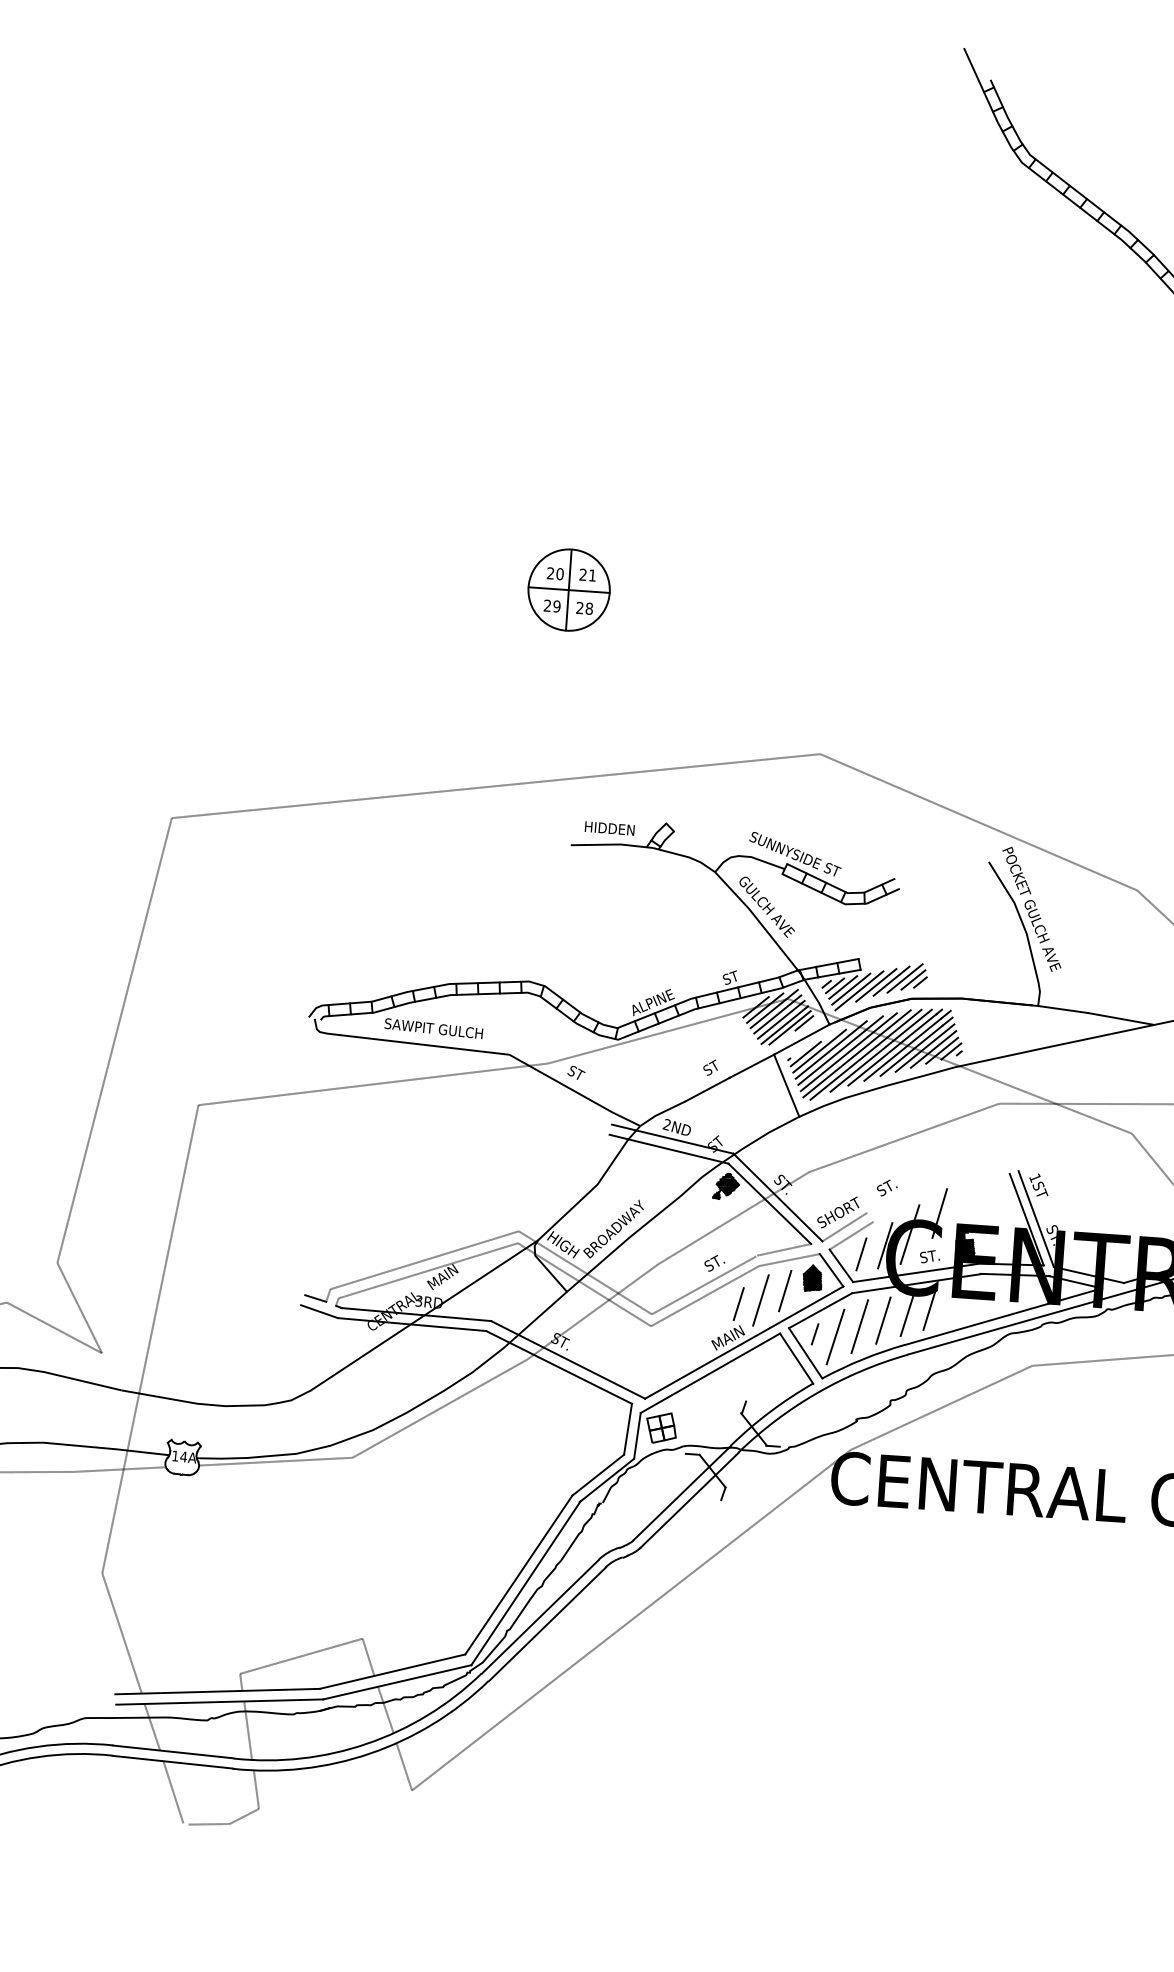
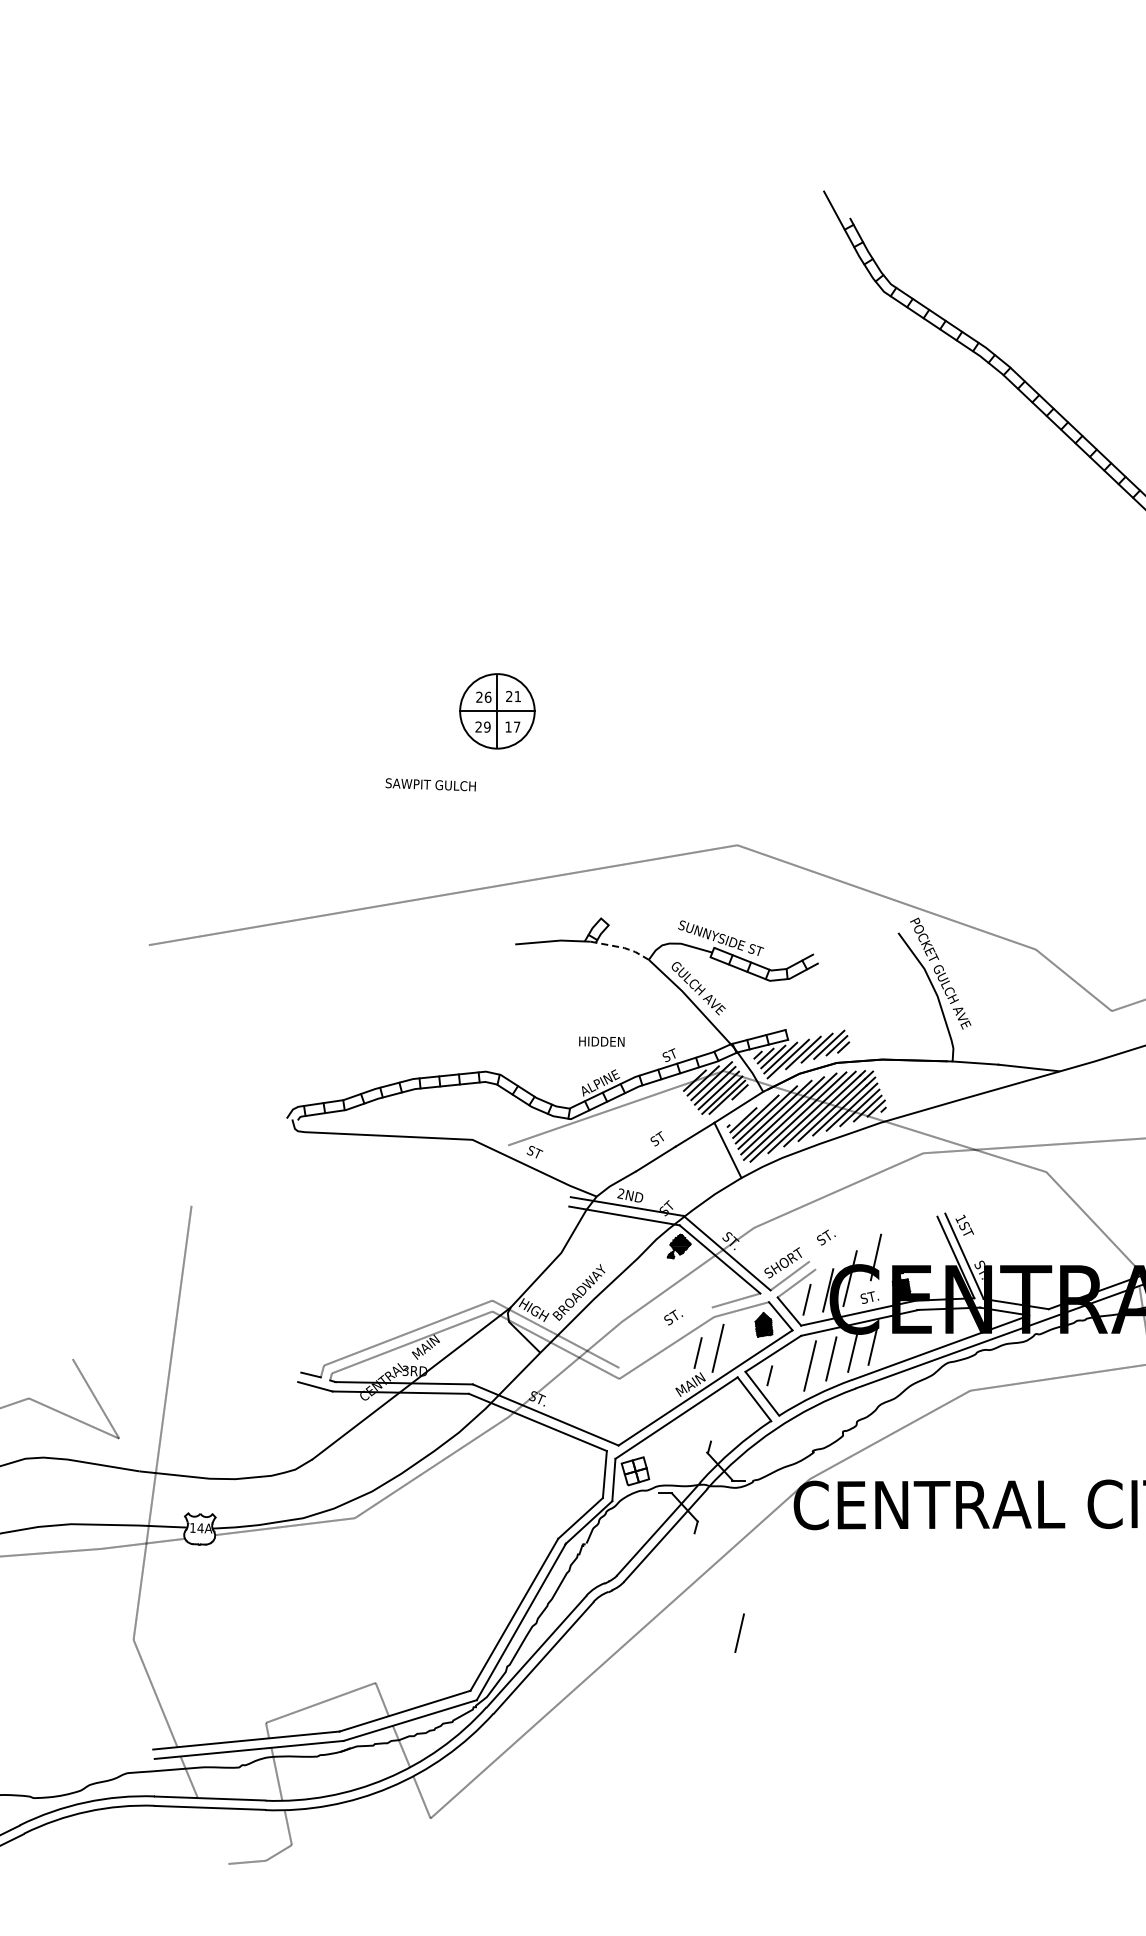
text: (560, 573) -> (488, 696), 20 -> 26
text: (584, 607) -> (512, 726), 28 -> 17
text: (609, 828) -> (601, 1041), moved
line: (687, 856) -> (622, 947), solid -> dashed
text: (433, 1028) -> (430, 784), moved
line: (114, 1040) -> (110, 1152), removed
line: (372, 1084) -> (349, 1175), removed
line: (704, 1284) -> (665, 1337), removed
line: (785, 1290) -> (739, 1632), moved
line: (835, 1336) -> (788, 1376), removed
line: (173, 1792) -> (212, 1835), removed

